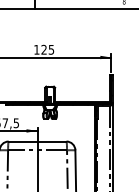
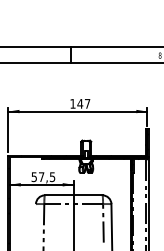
text: (47, 49) -> (83, 103), 125 -> 147

